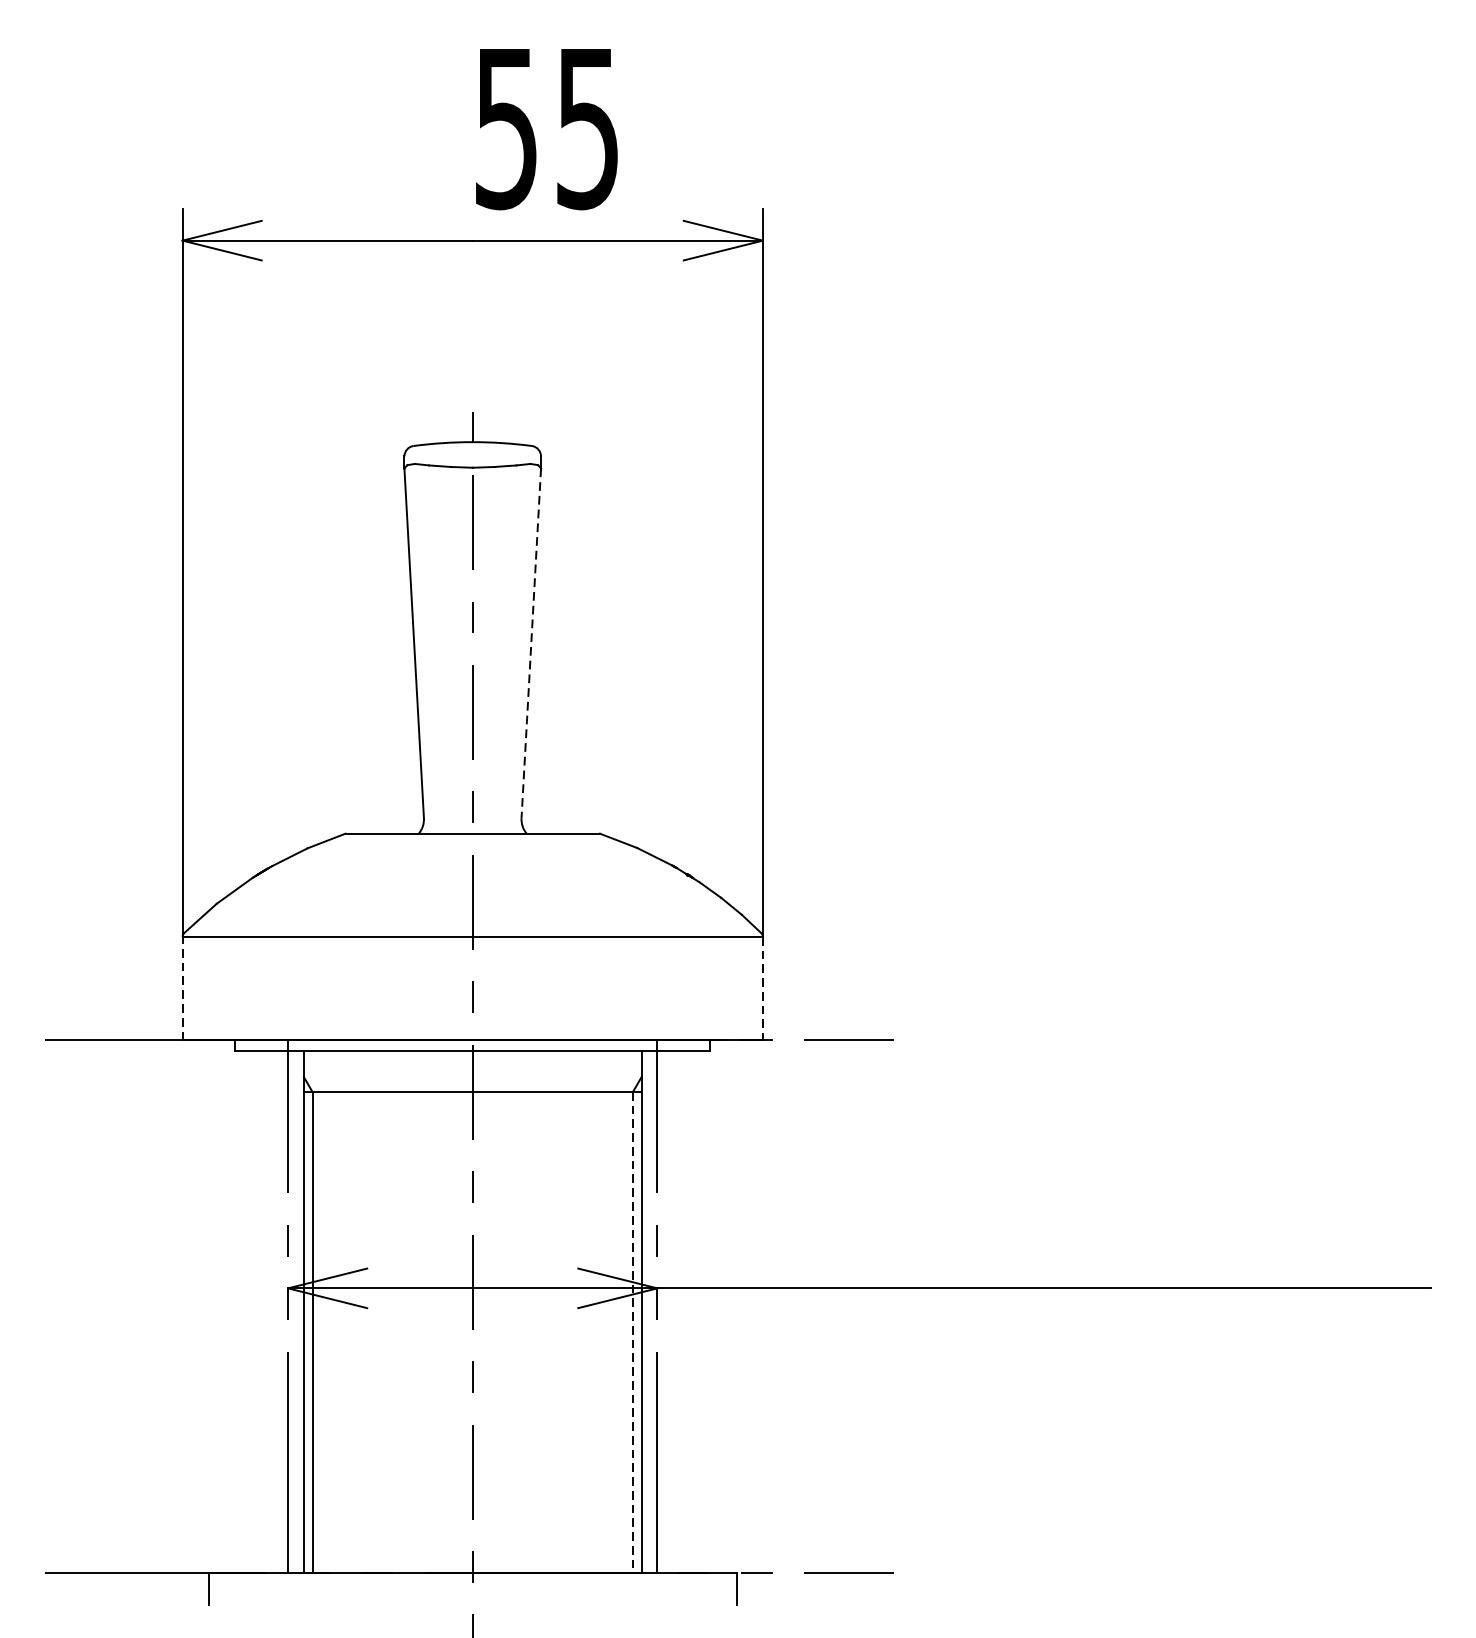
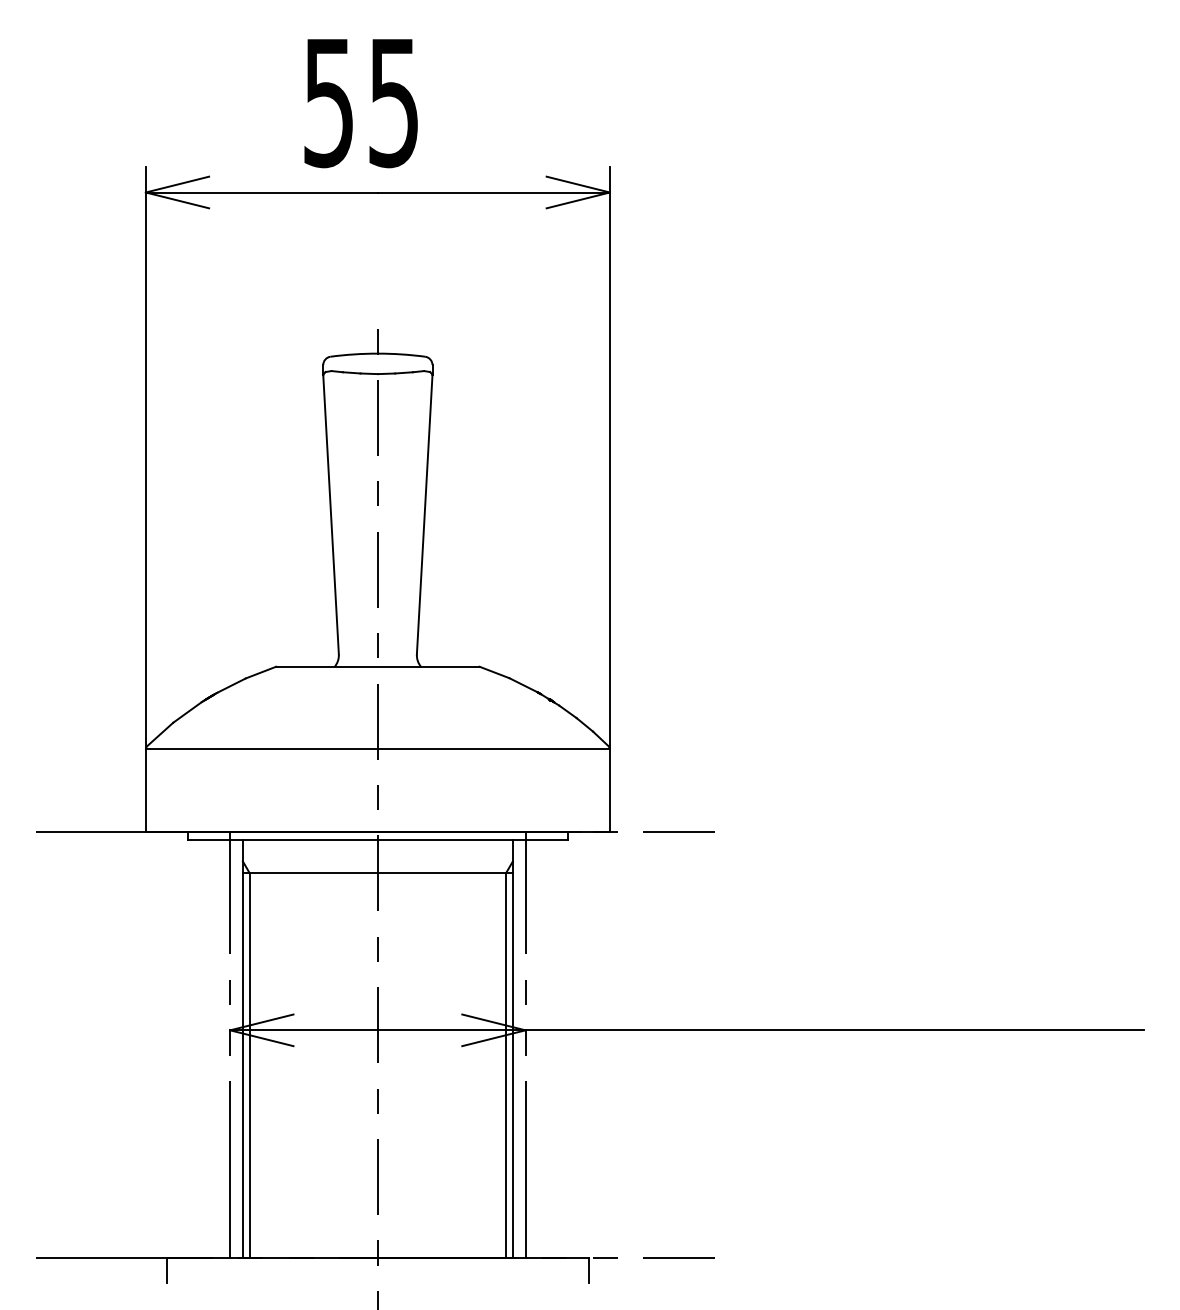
text: (546, 129) -> (360, 103), moved
line: (531, 644) -> (424, 515), dashed -> solid
line: (182, 988) -> (145, 790), dashed -> solid
line: (762, 989) -> (609, 791), dashed -> solid
line: (633, 1333) -> (506, 1066), dashed -> solid

